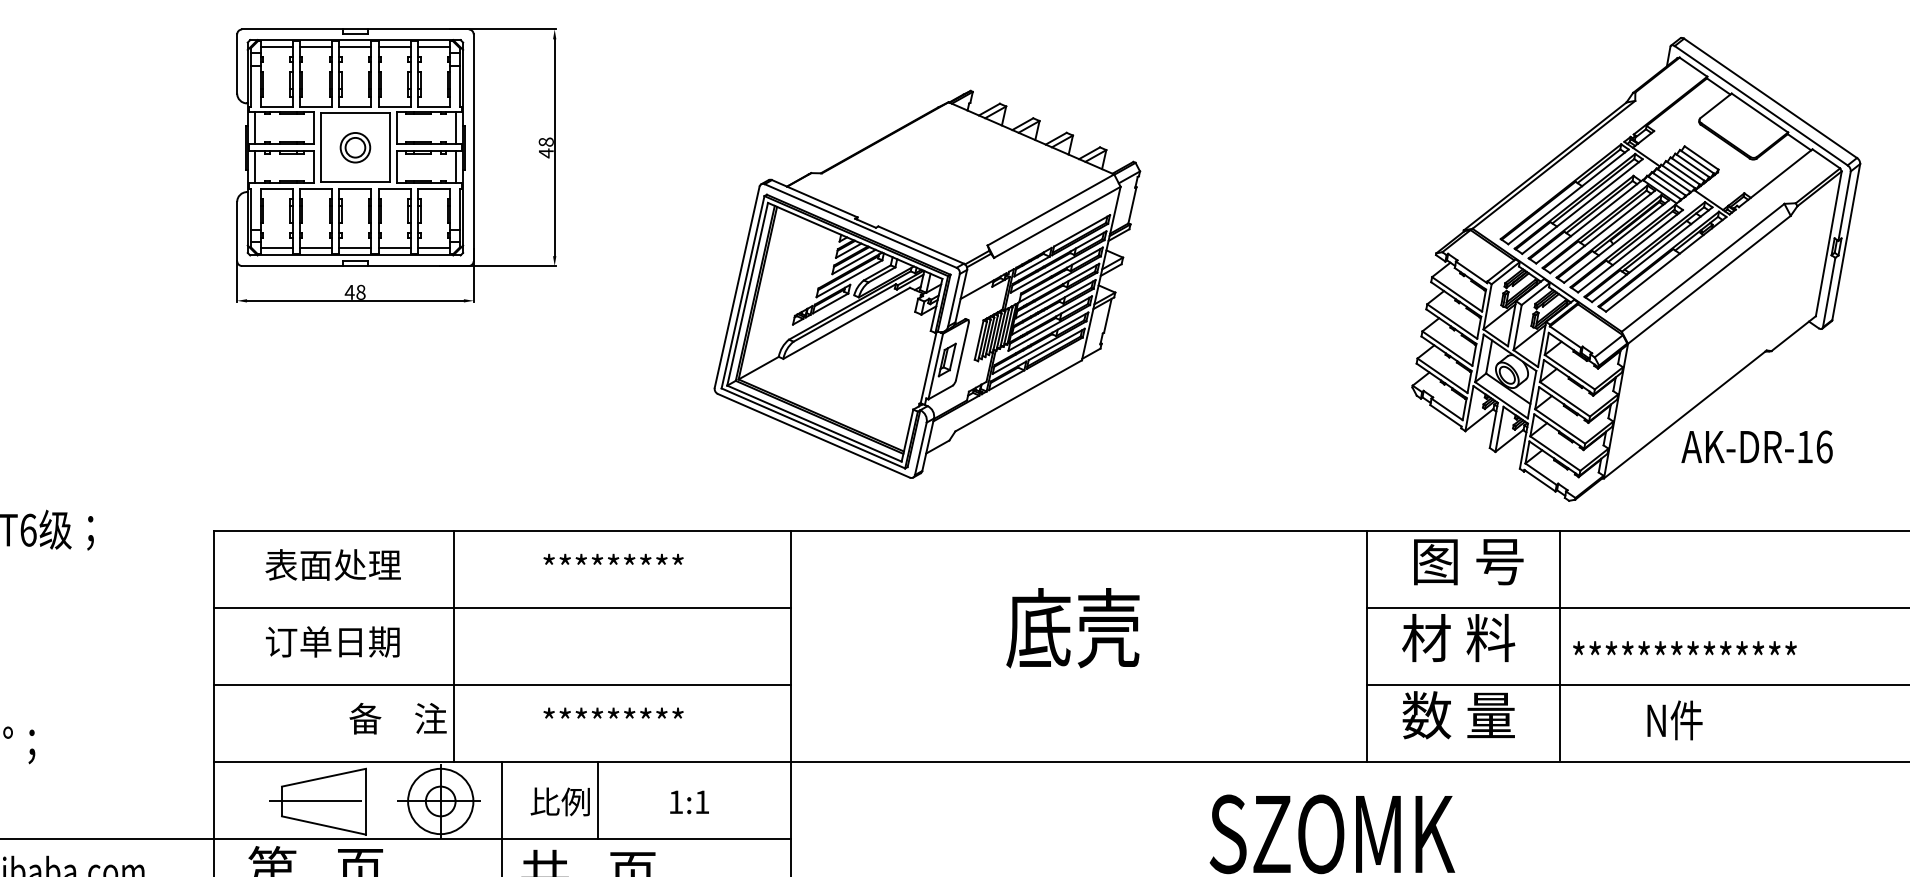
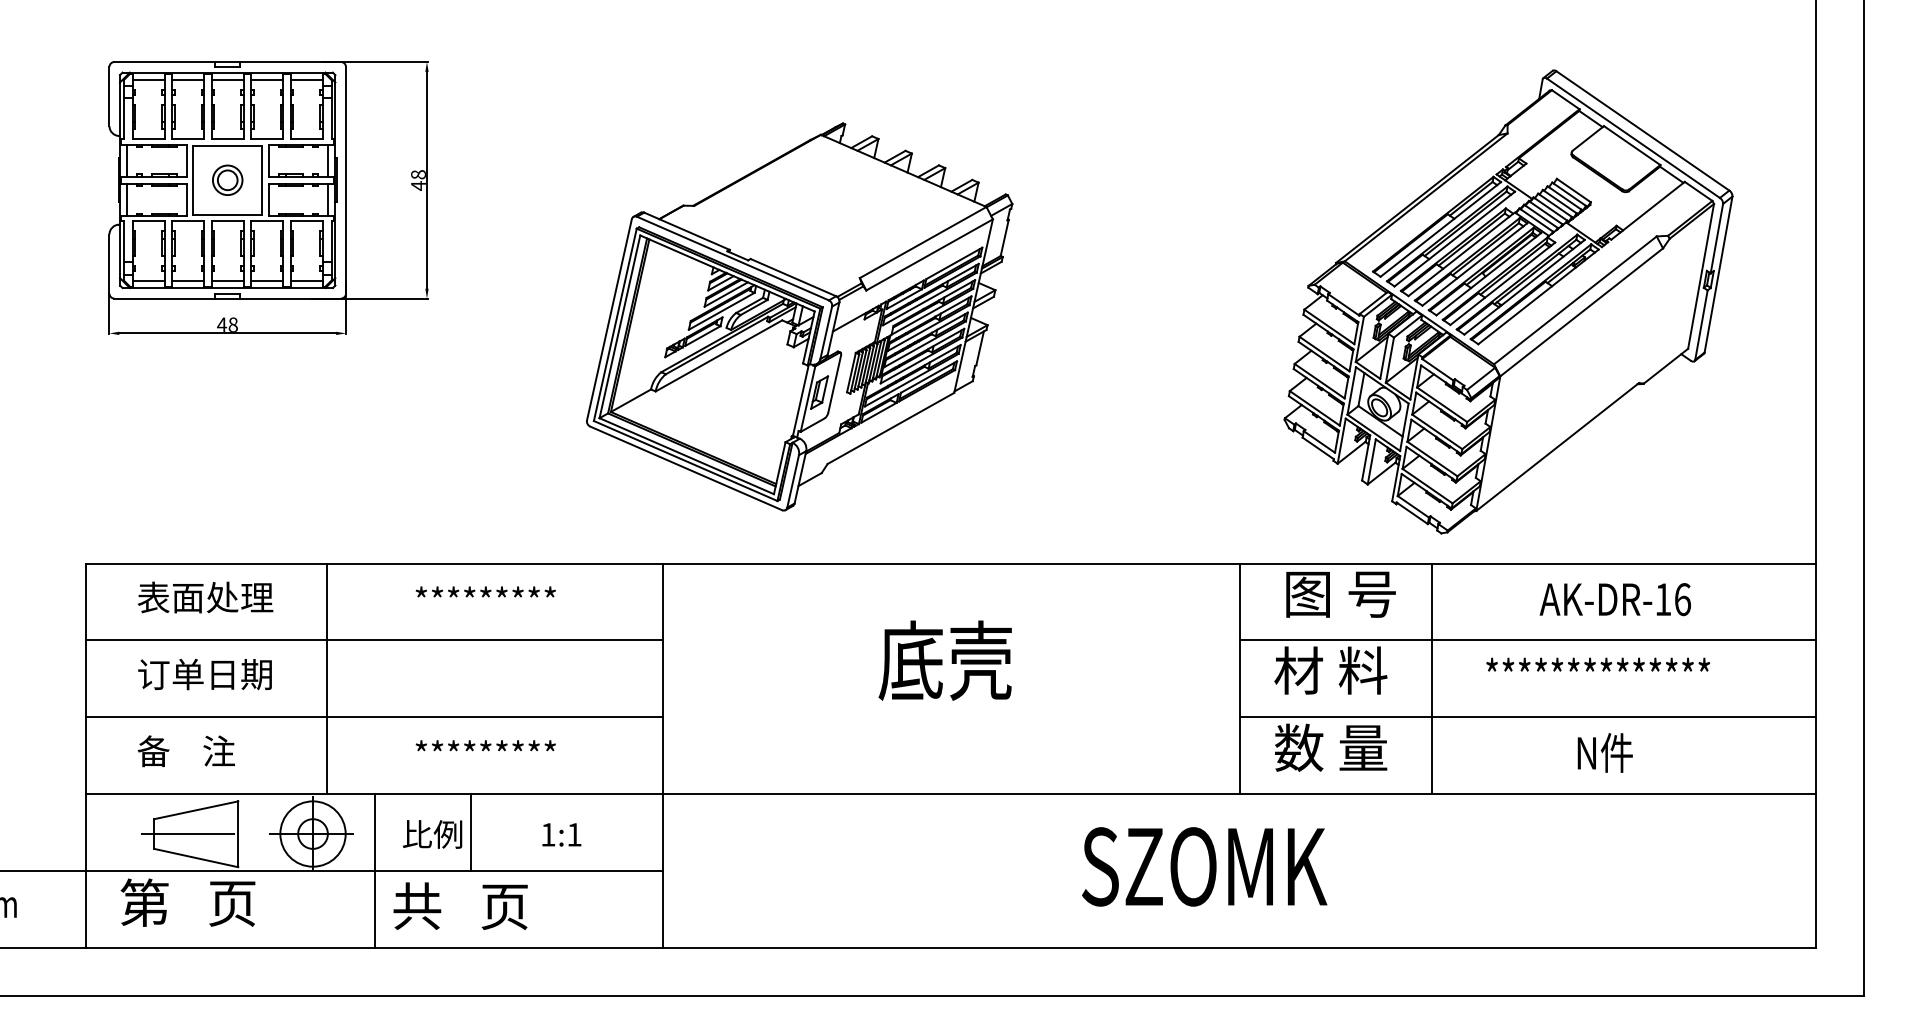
text: (1756, 446) -> (1614, 599), moved
text: (1684, 647) -> (1597, 664), moved
text: (397, 718) -> (185, 751), moved
text: (1674, 719) -> (1604, 752), moved

